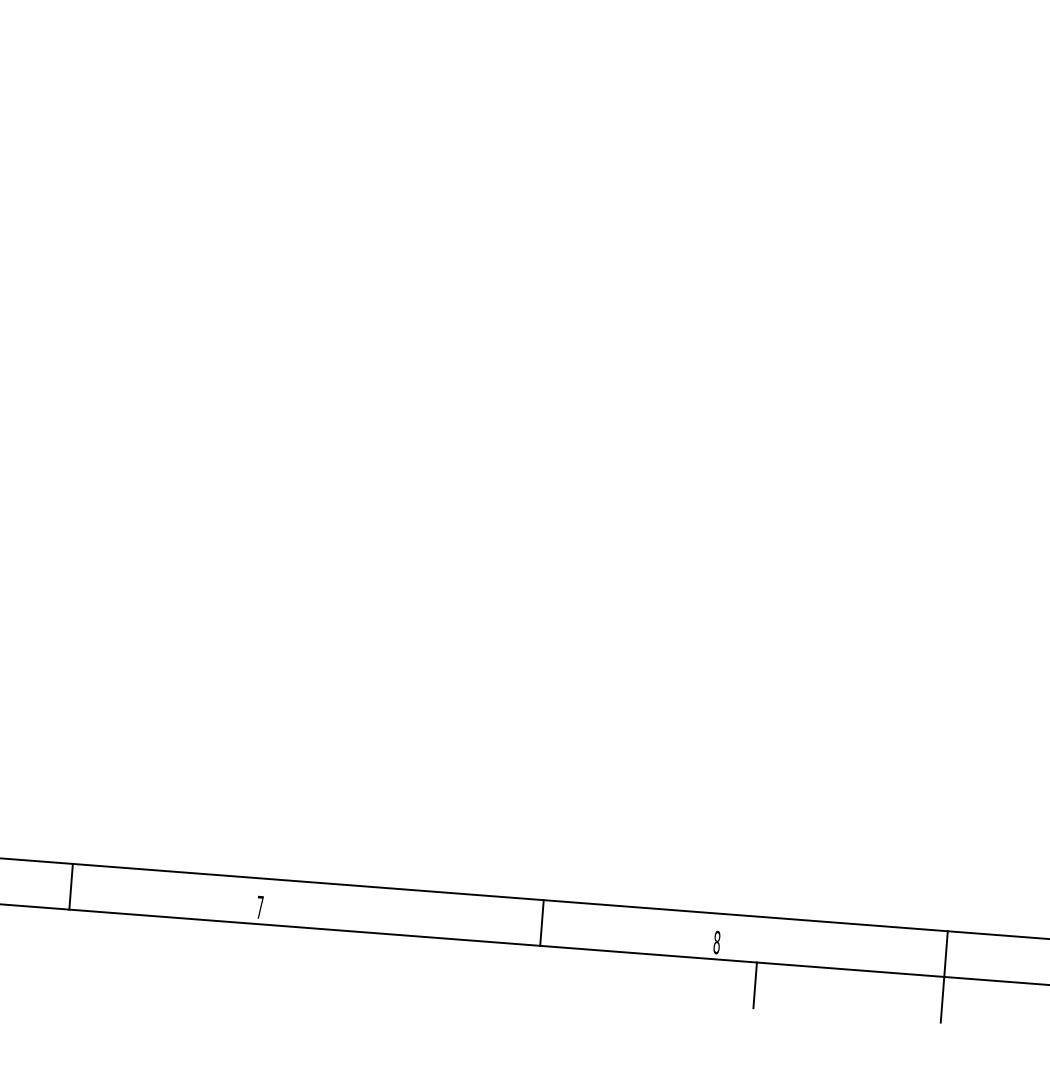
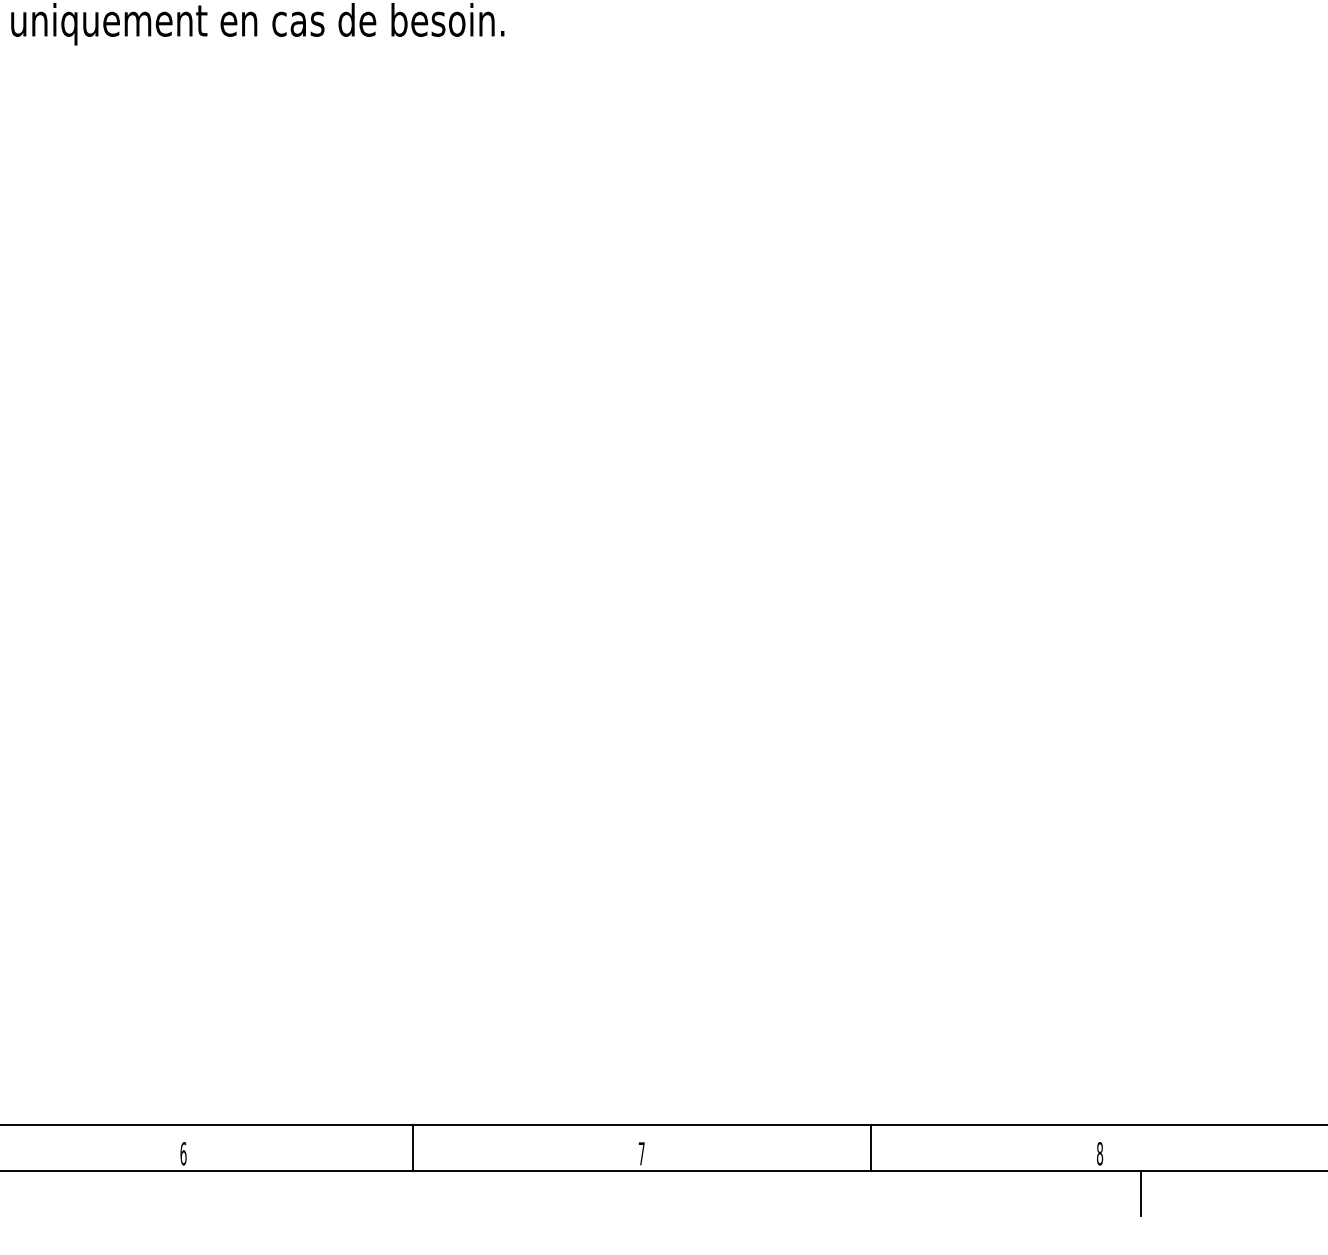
line: (70, 886) -> (412, 1147), moved
line: (541, 922) -> (870, 1147), moved

